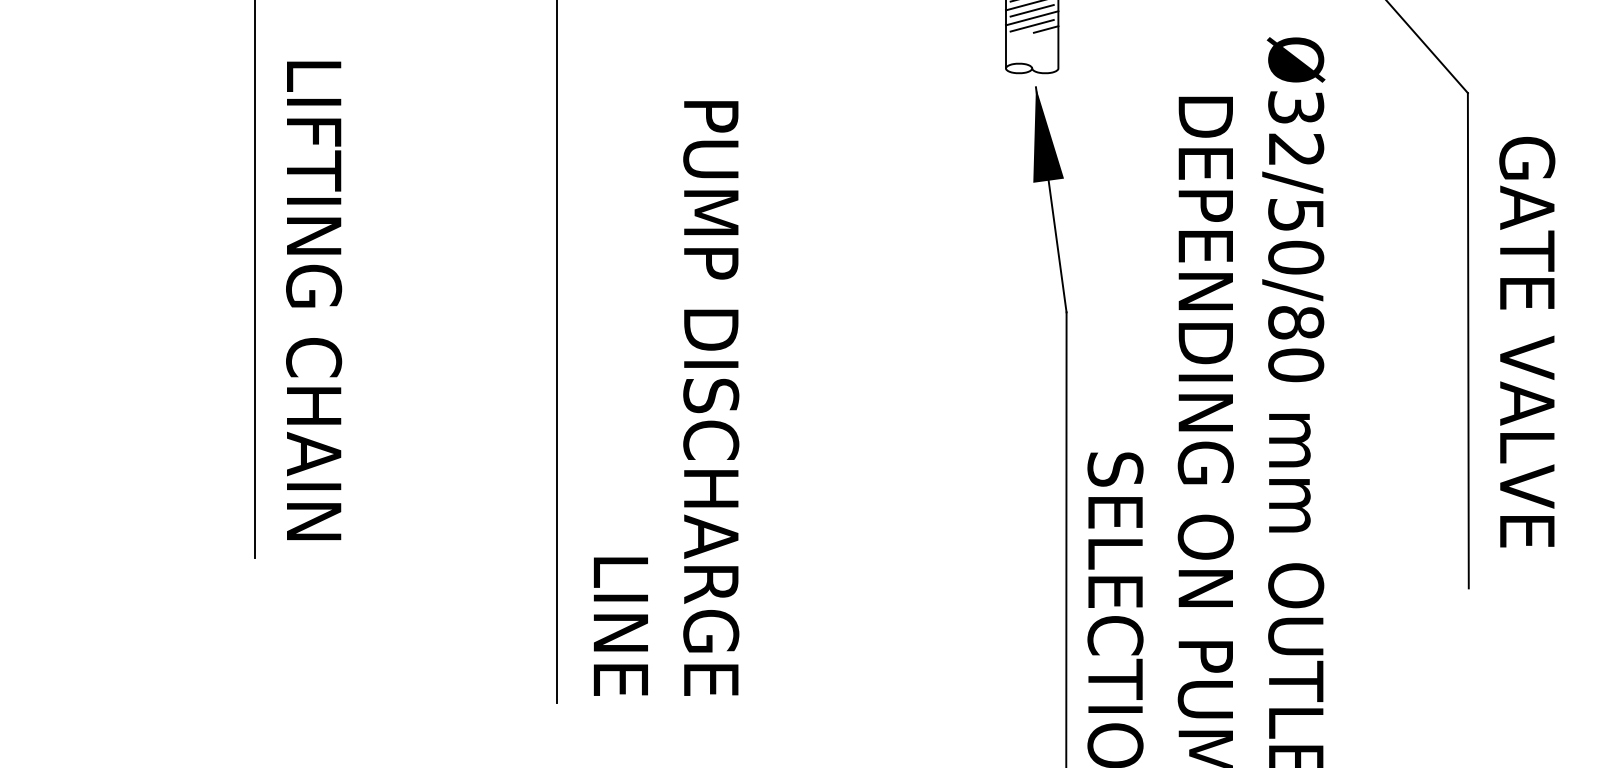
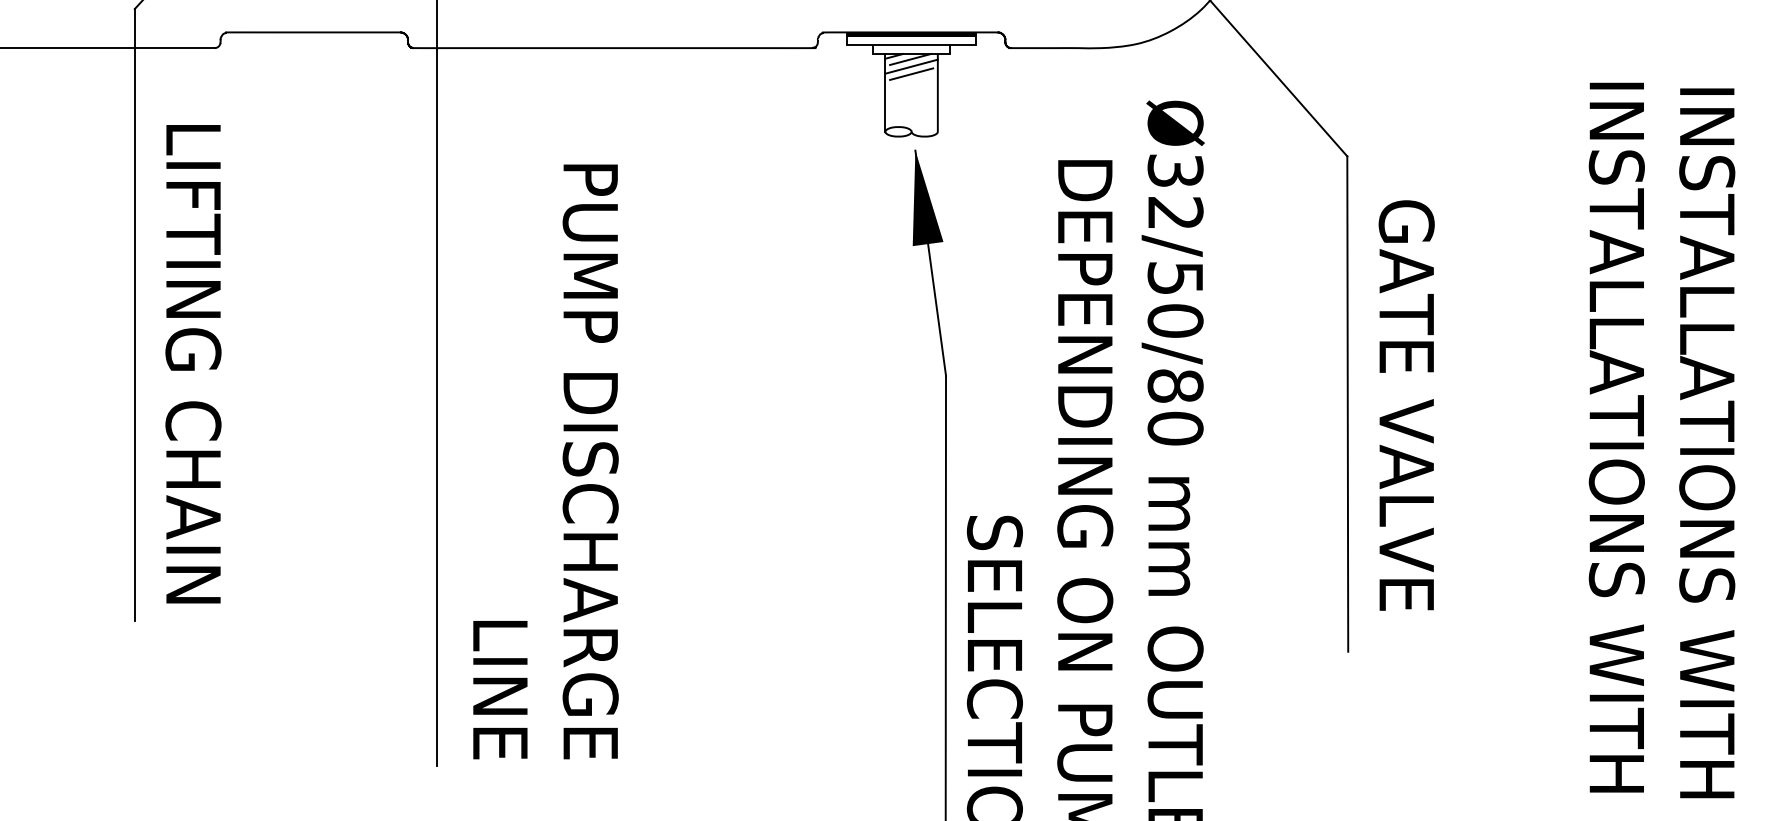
line: (1032, 18) -> (911, 81), removed
line: (1032, 25) -> (911, 88), removed
line: (1046, 29) -> (925, 92), removed

